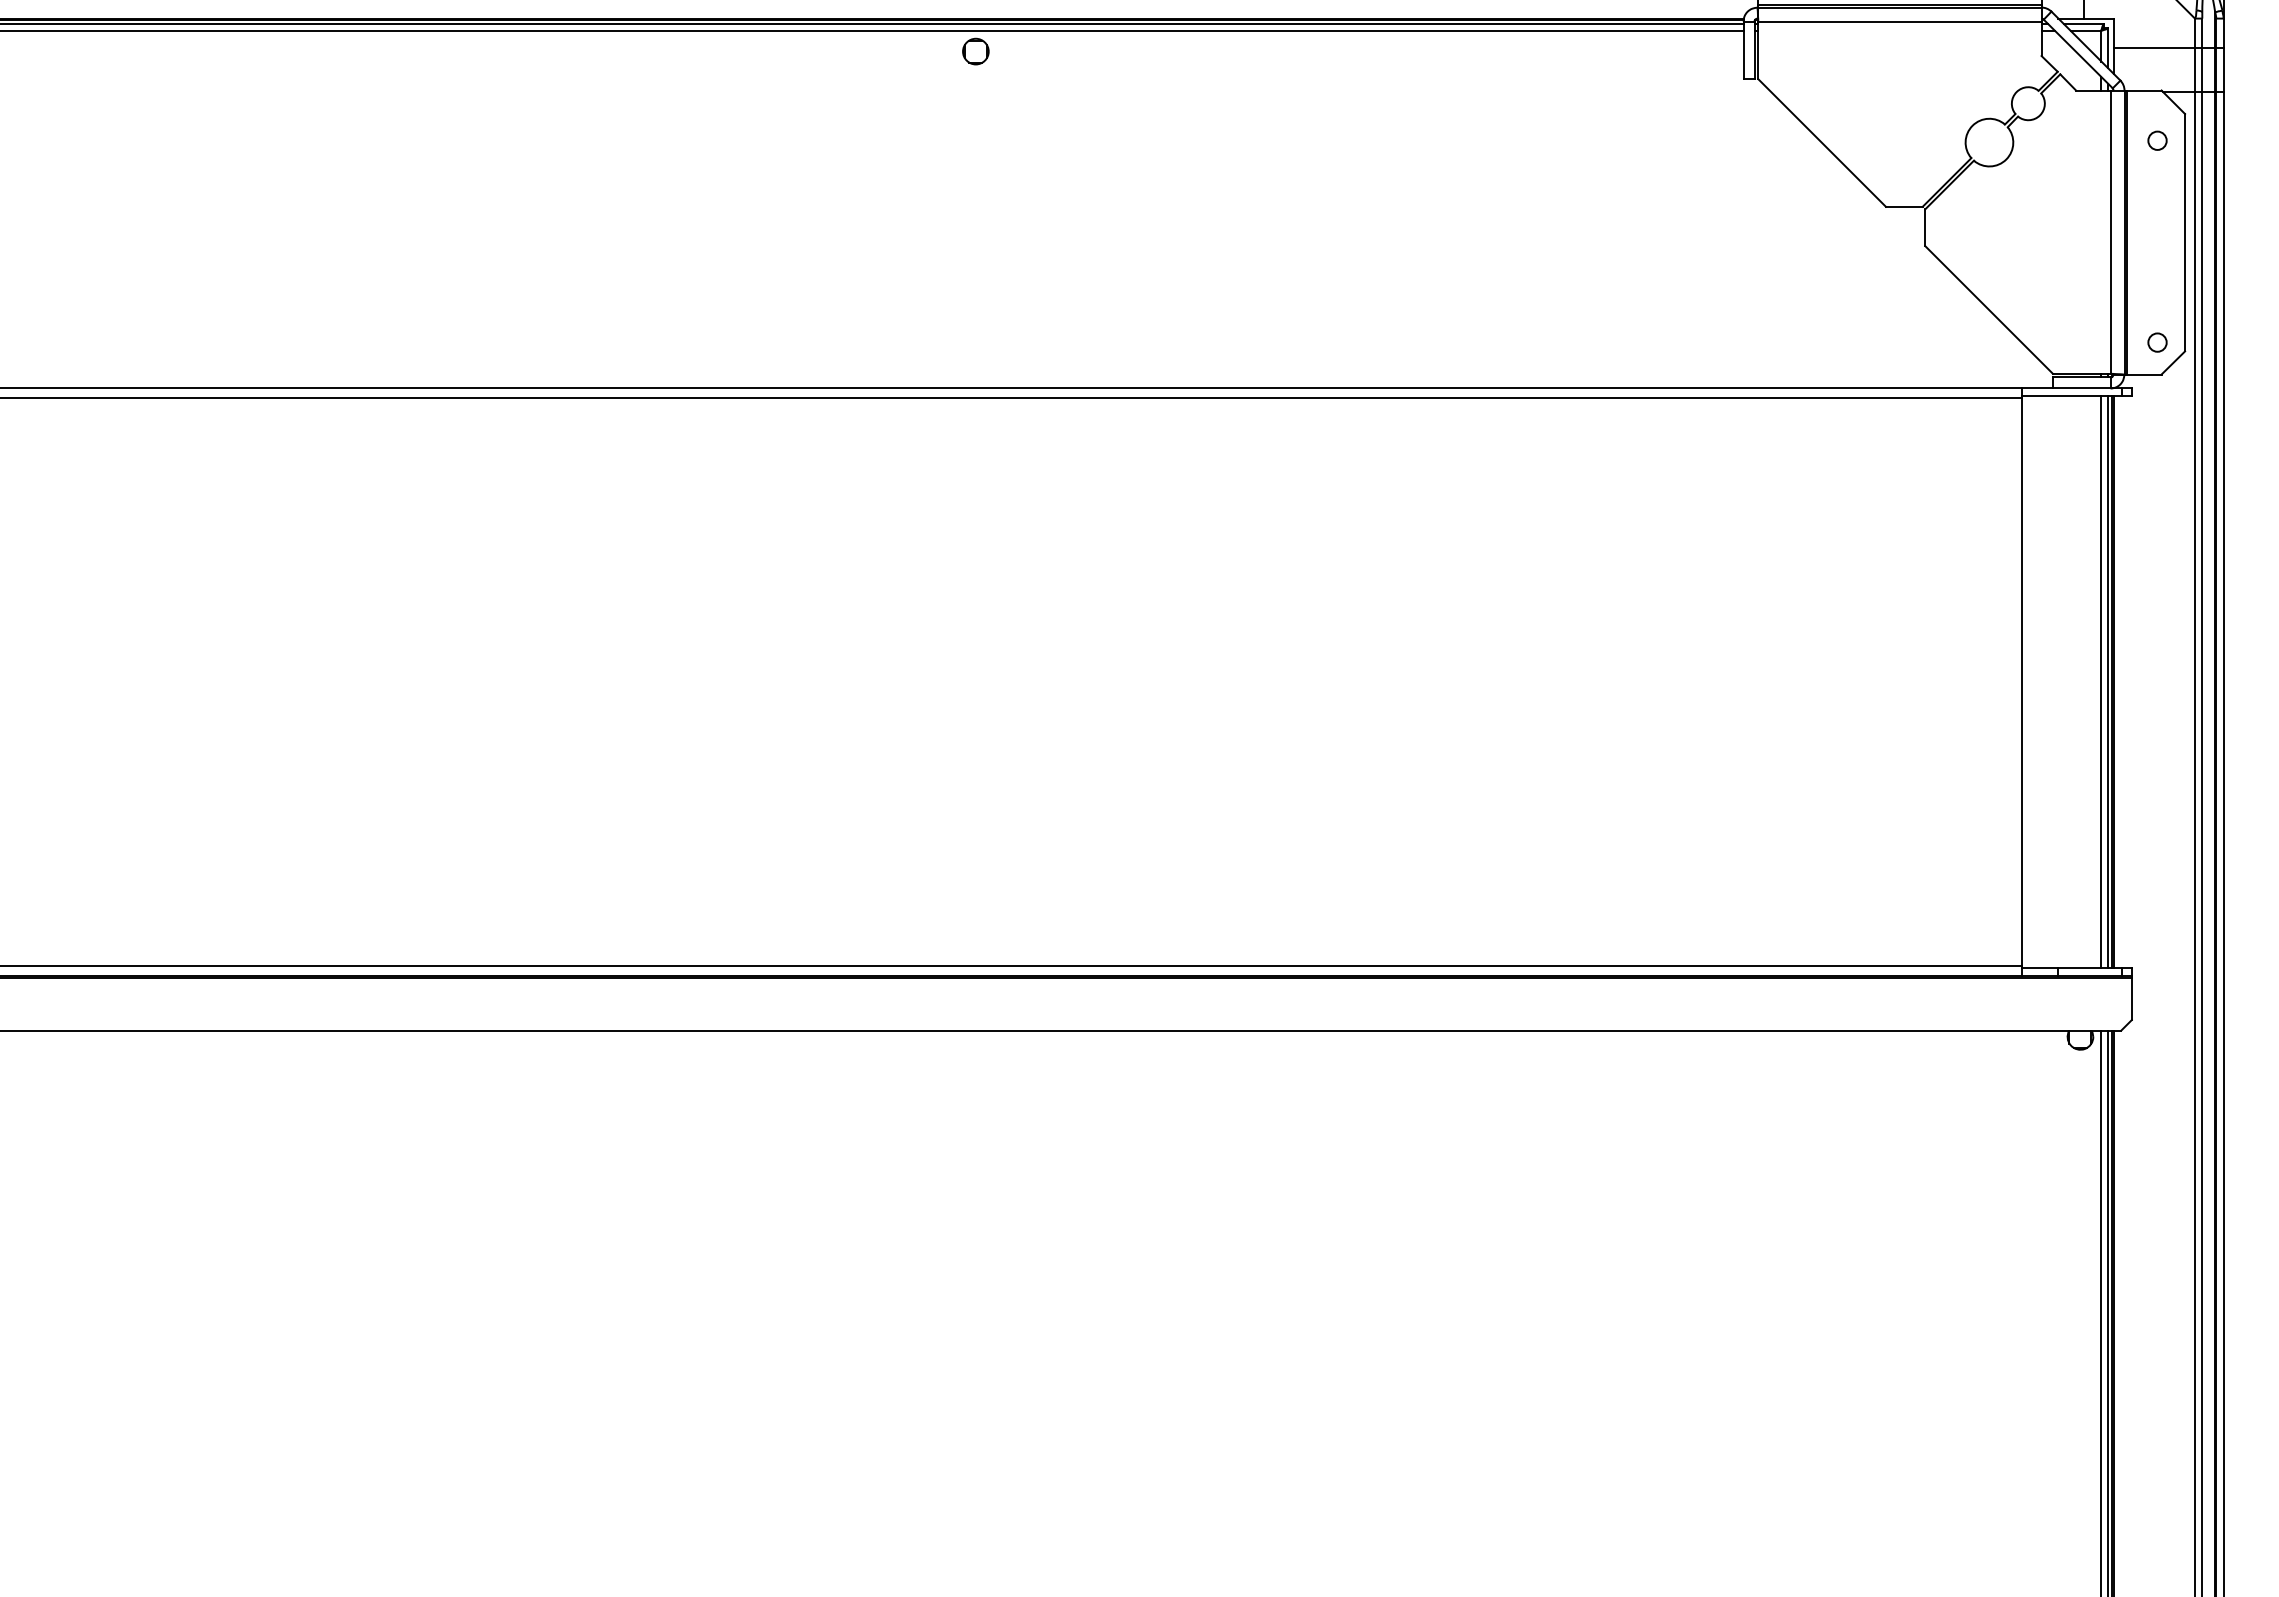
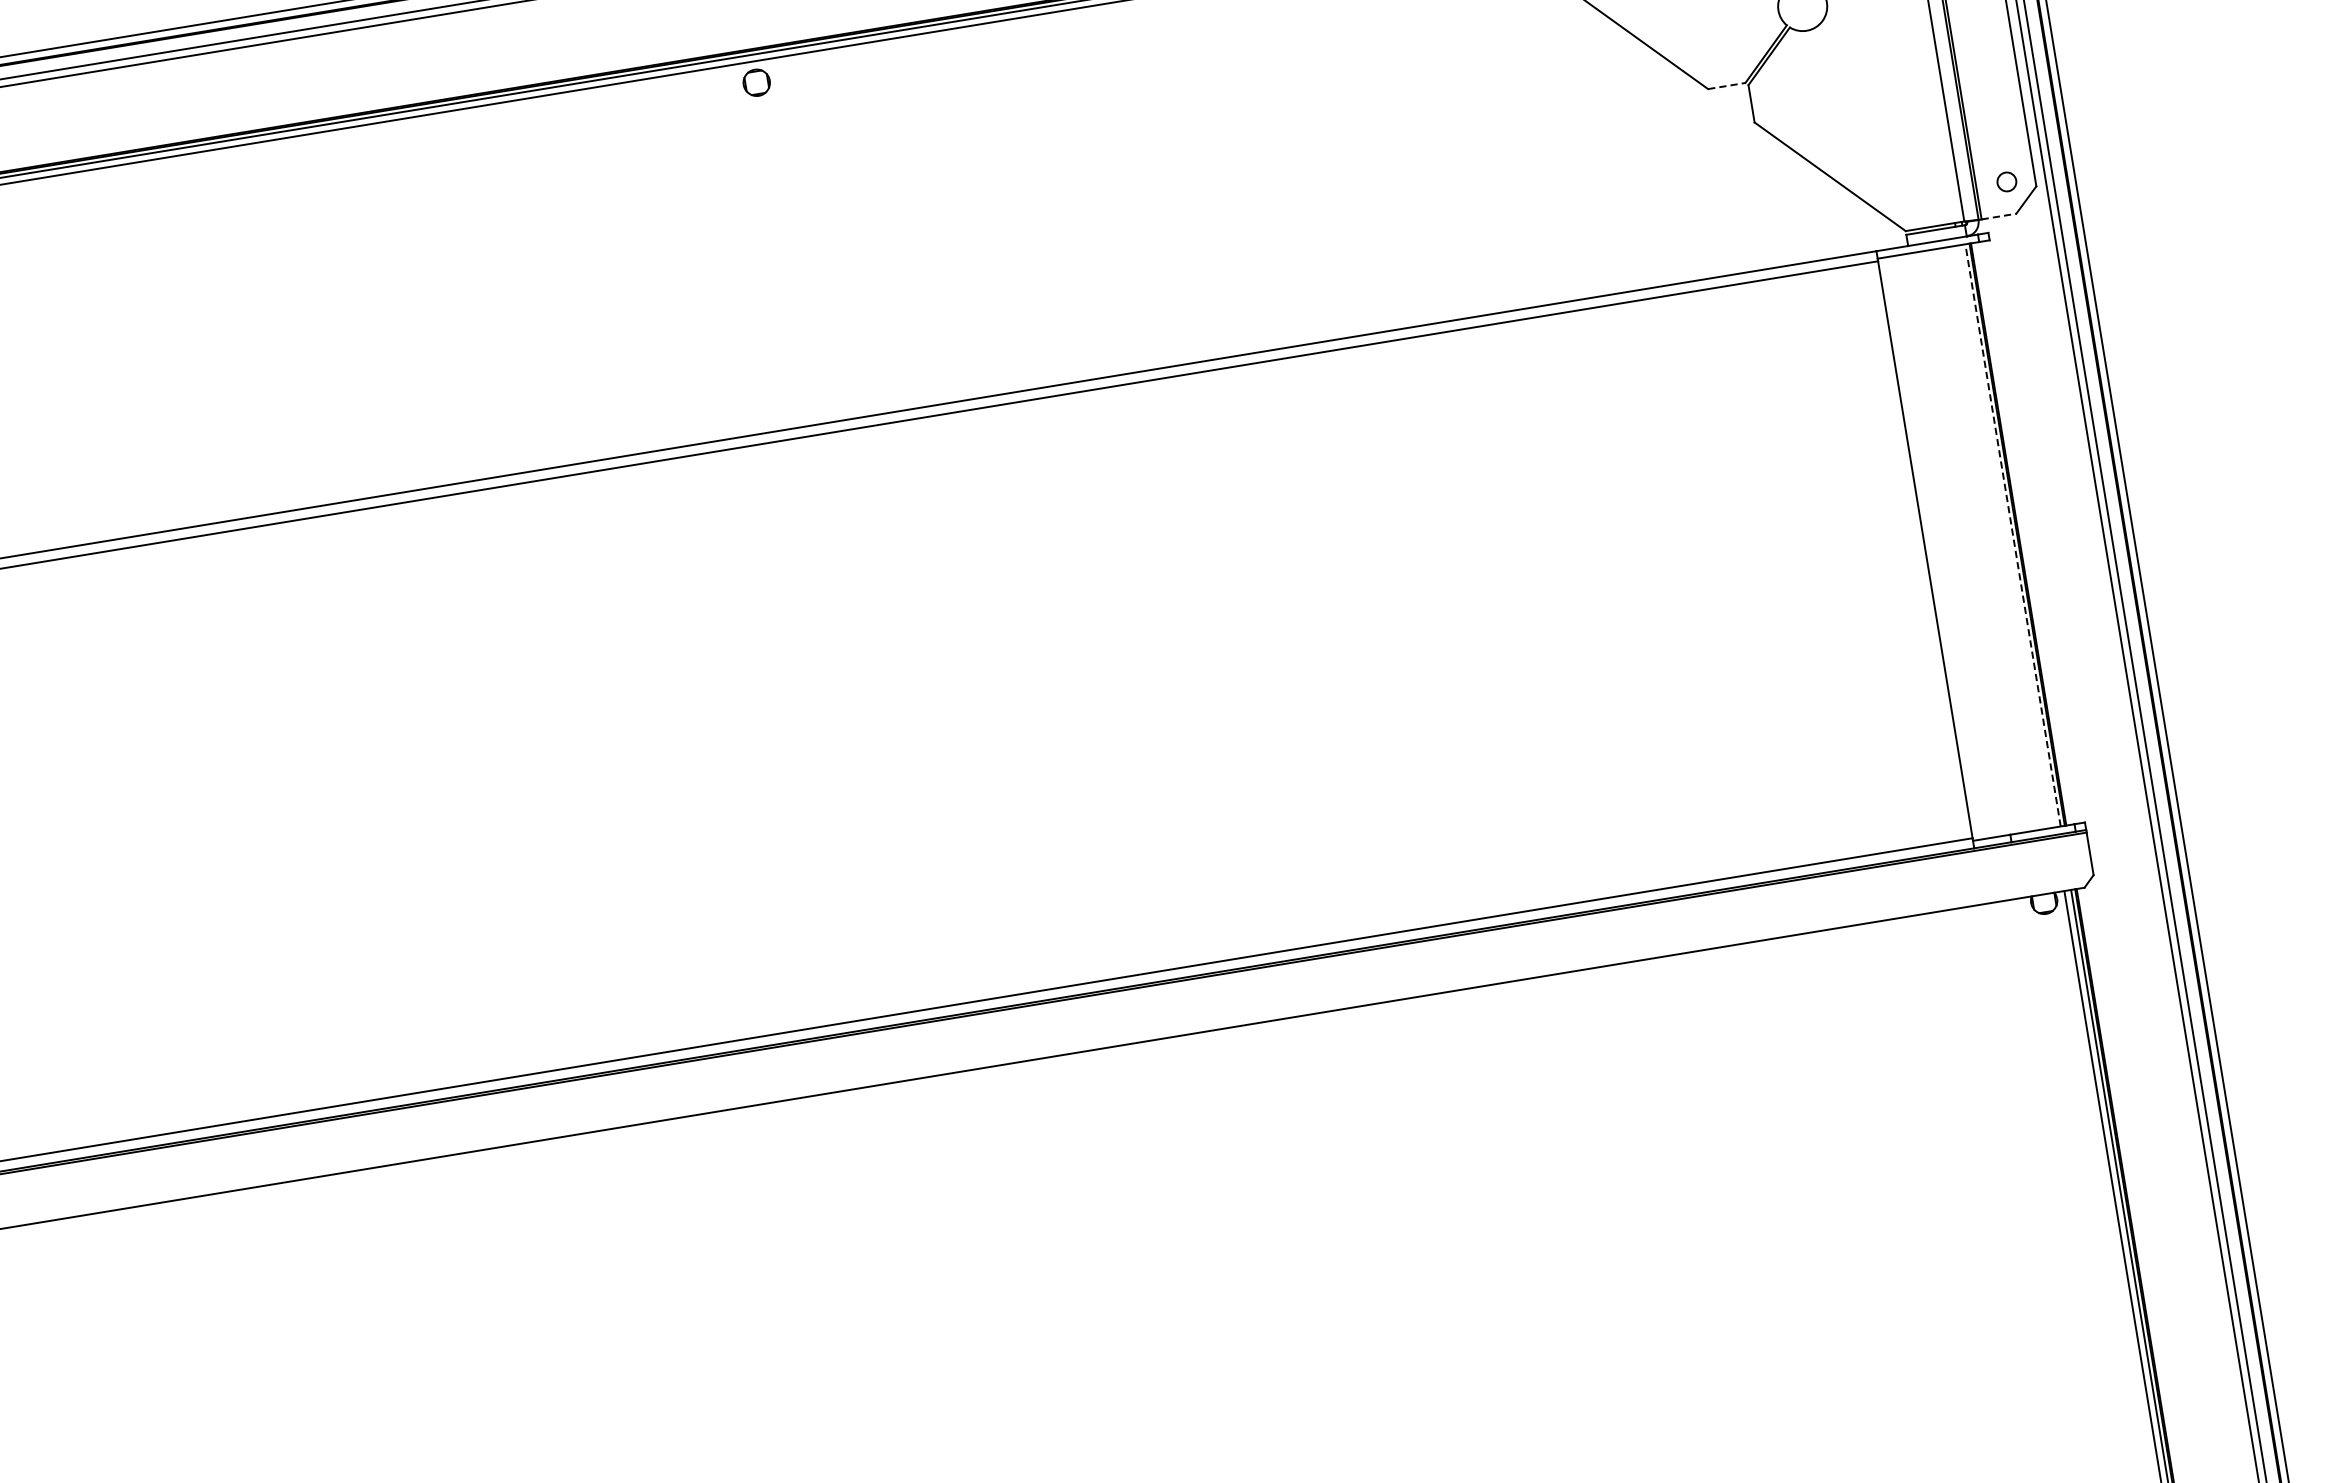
line: (1904, 206) -> (1726, 85), solid -> dashed
line: (2144, 374) -> (1998, 216), solid -> dashed
line: (2101, 681) -> (2006, 535), removed
line: (2107, 681) -> (2012, 534), solid -> dashed

